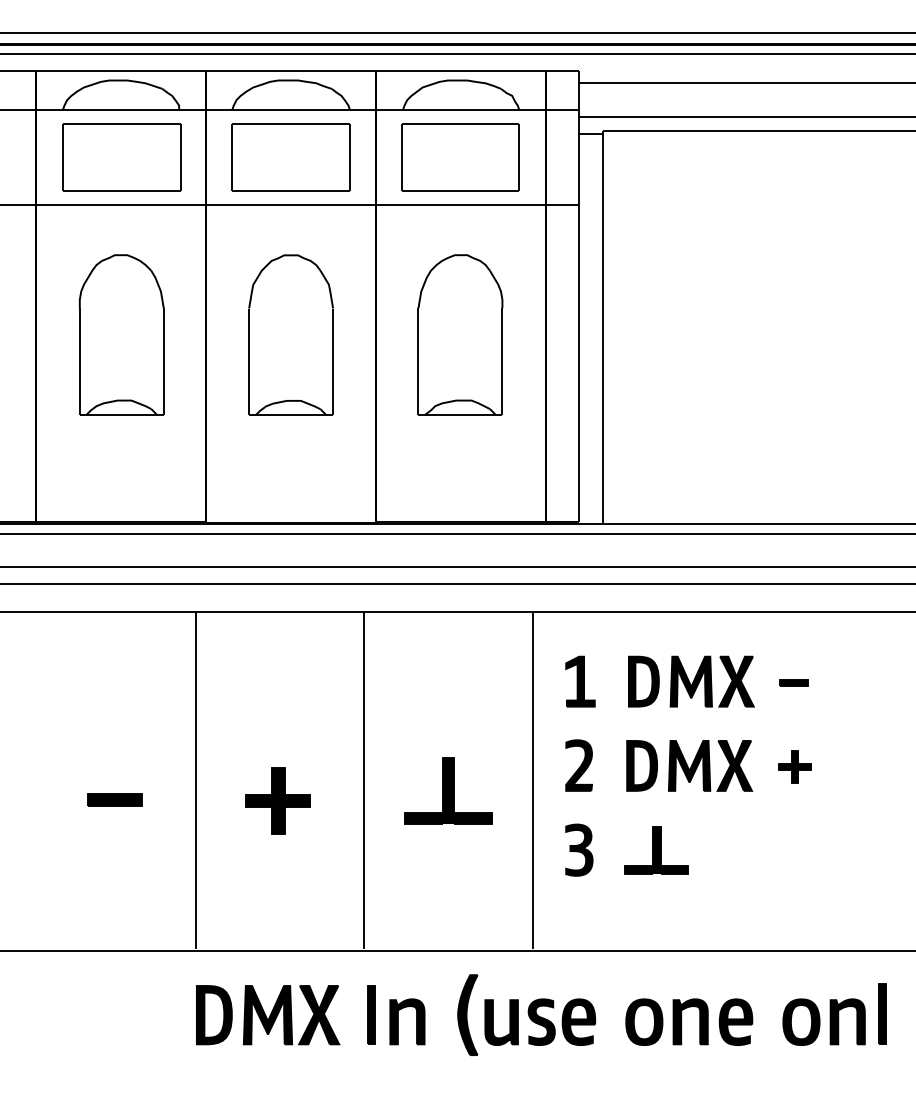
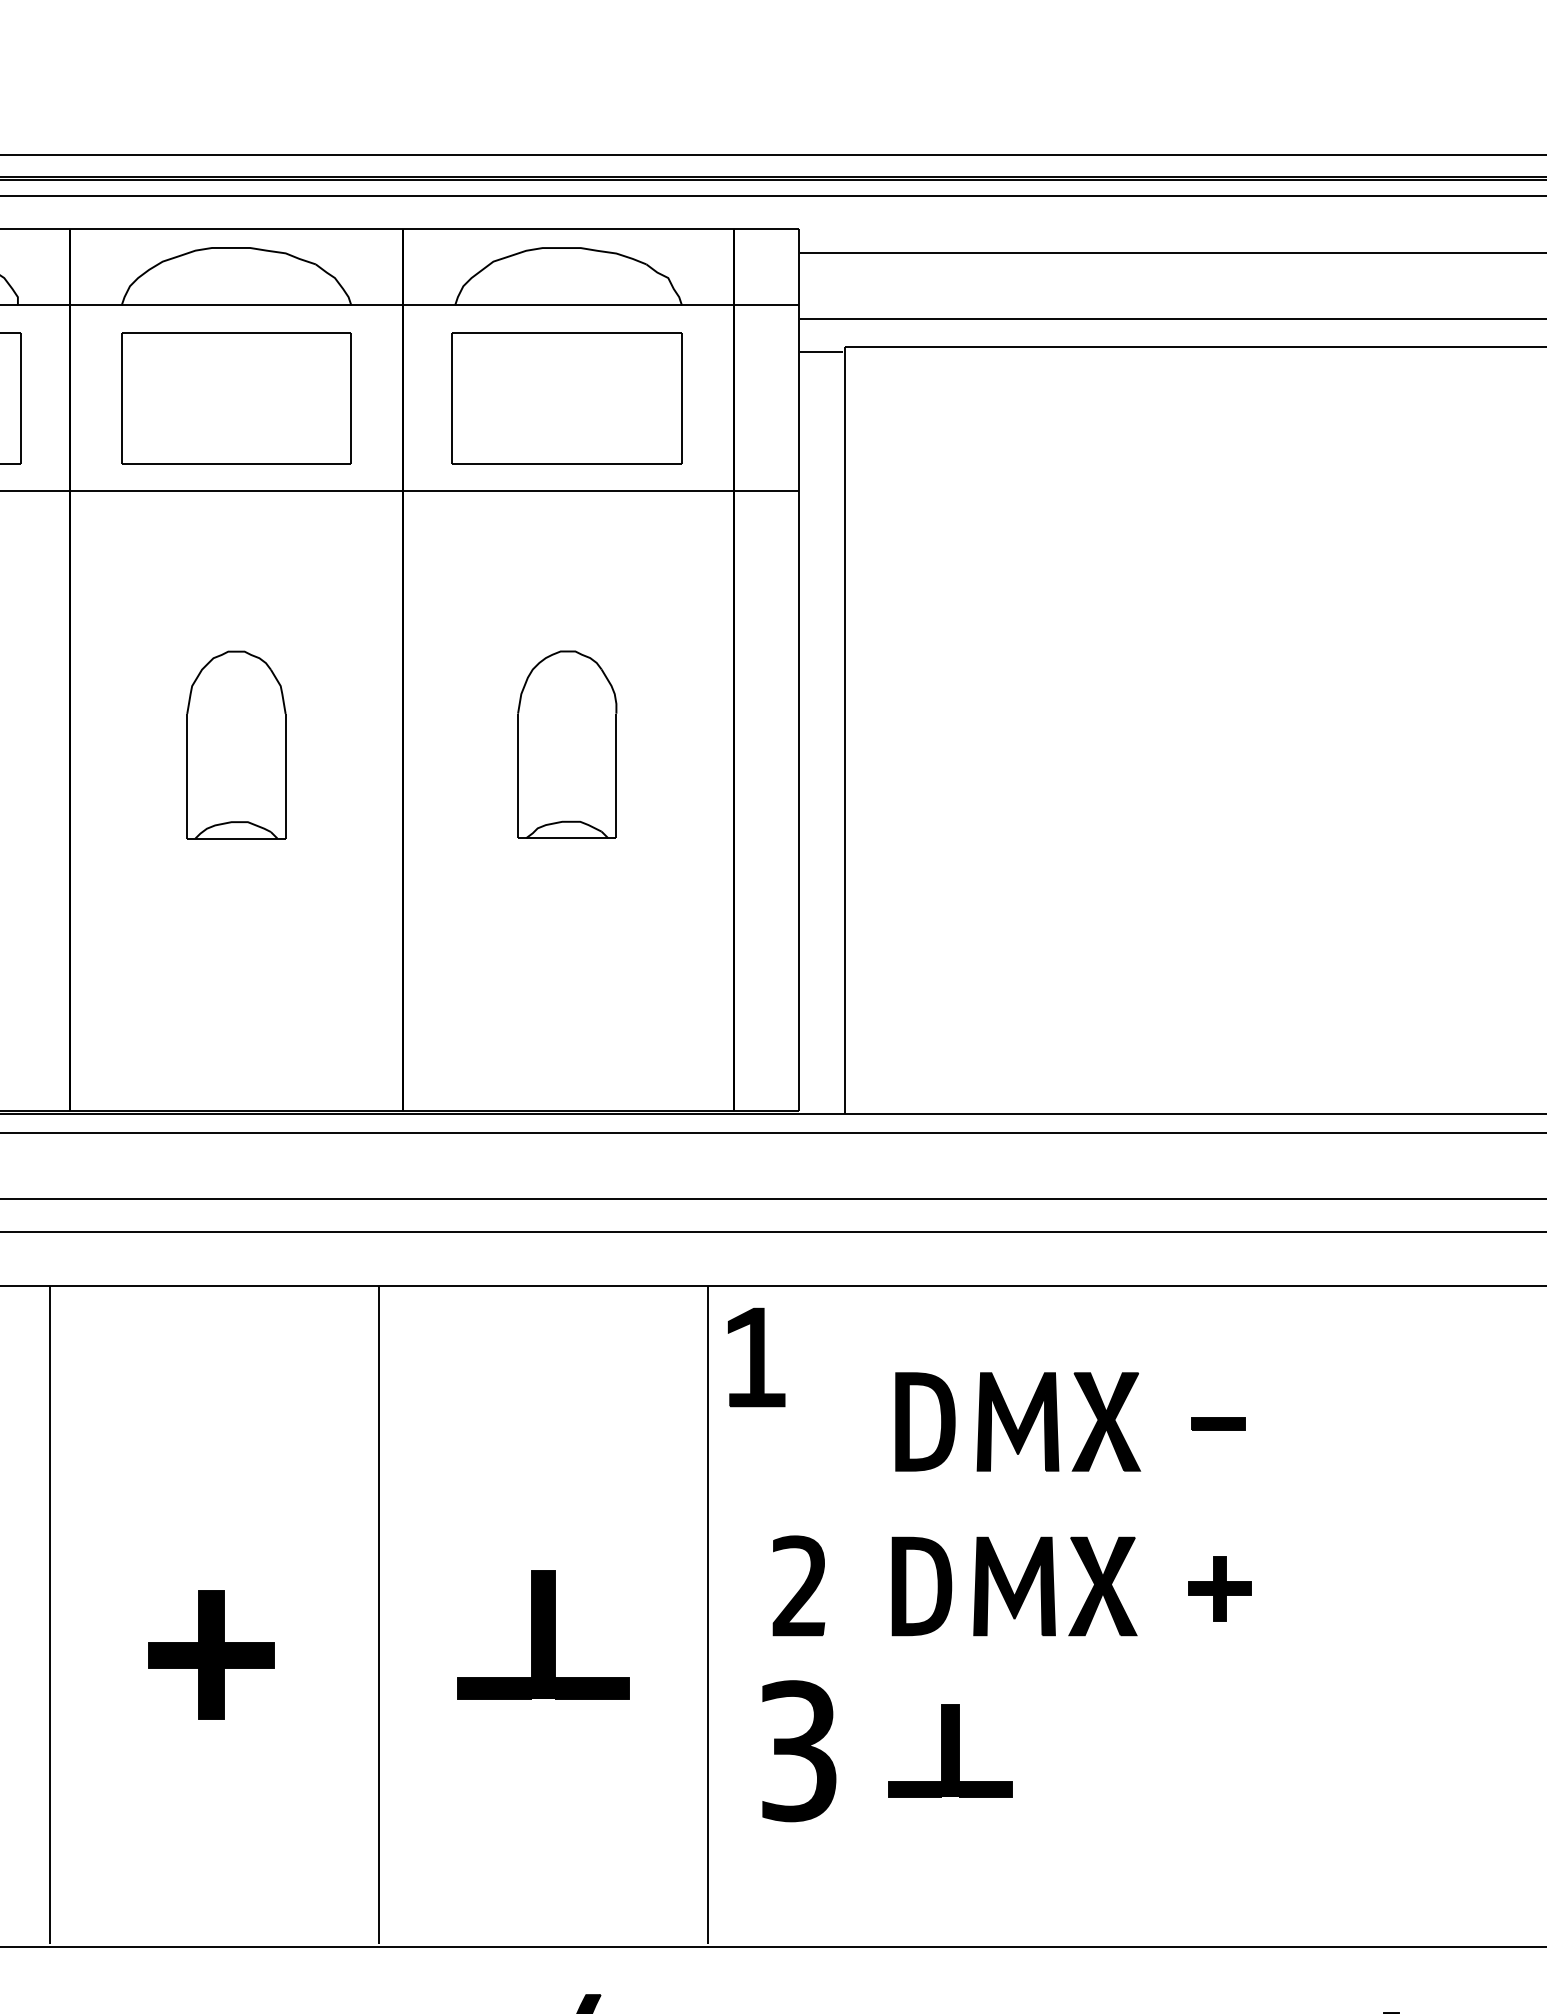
part: (290, 334) -> (235, 744), size x0.6
part: (460, 334) -> (567, 744), size x0.6
part: (580, 681) -> (756, 1357), moved
part: (579, 849) -> (799, 1749), size x1.4

